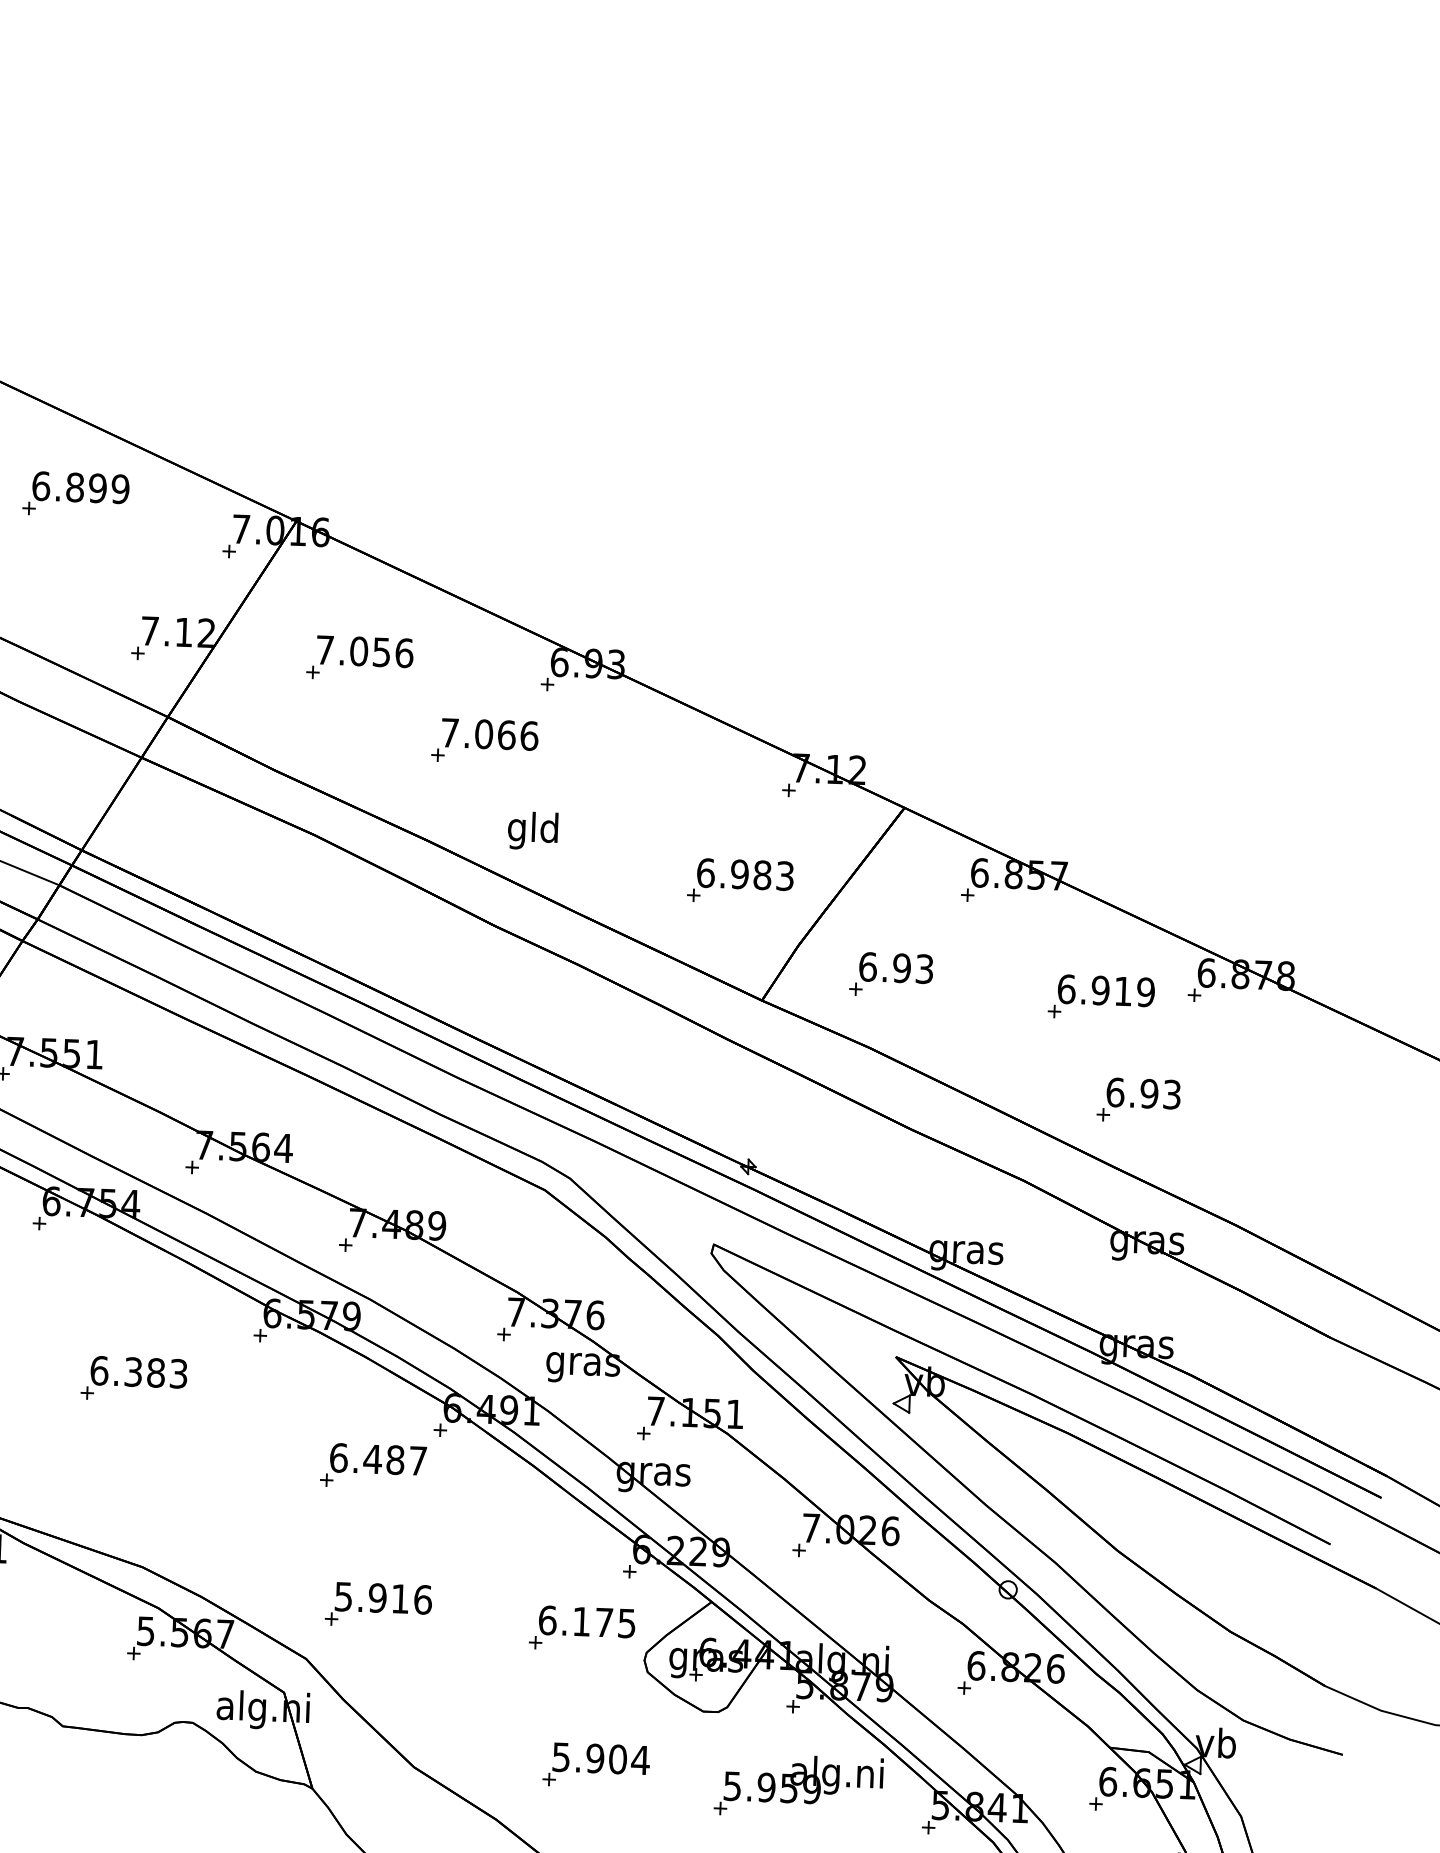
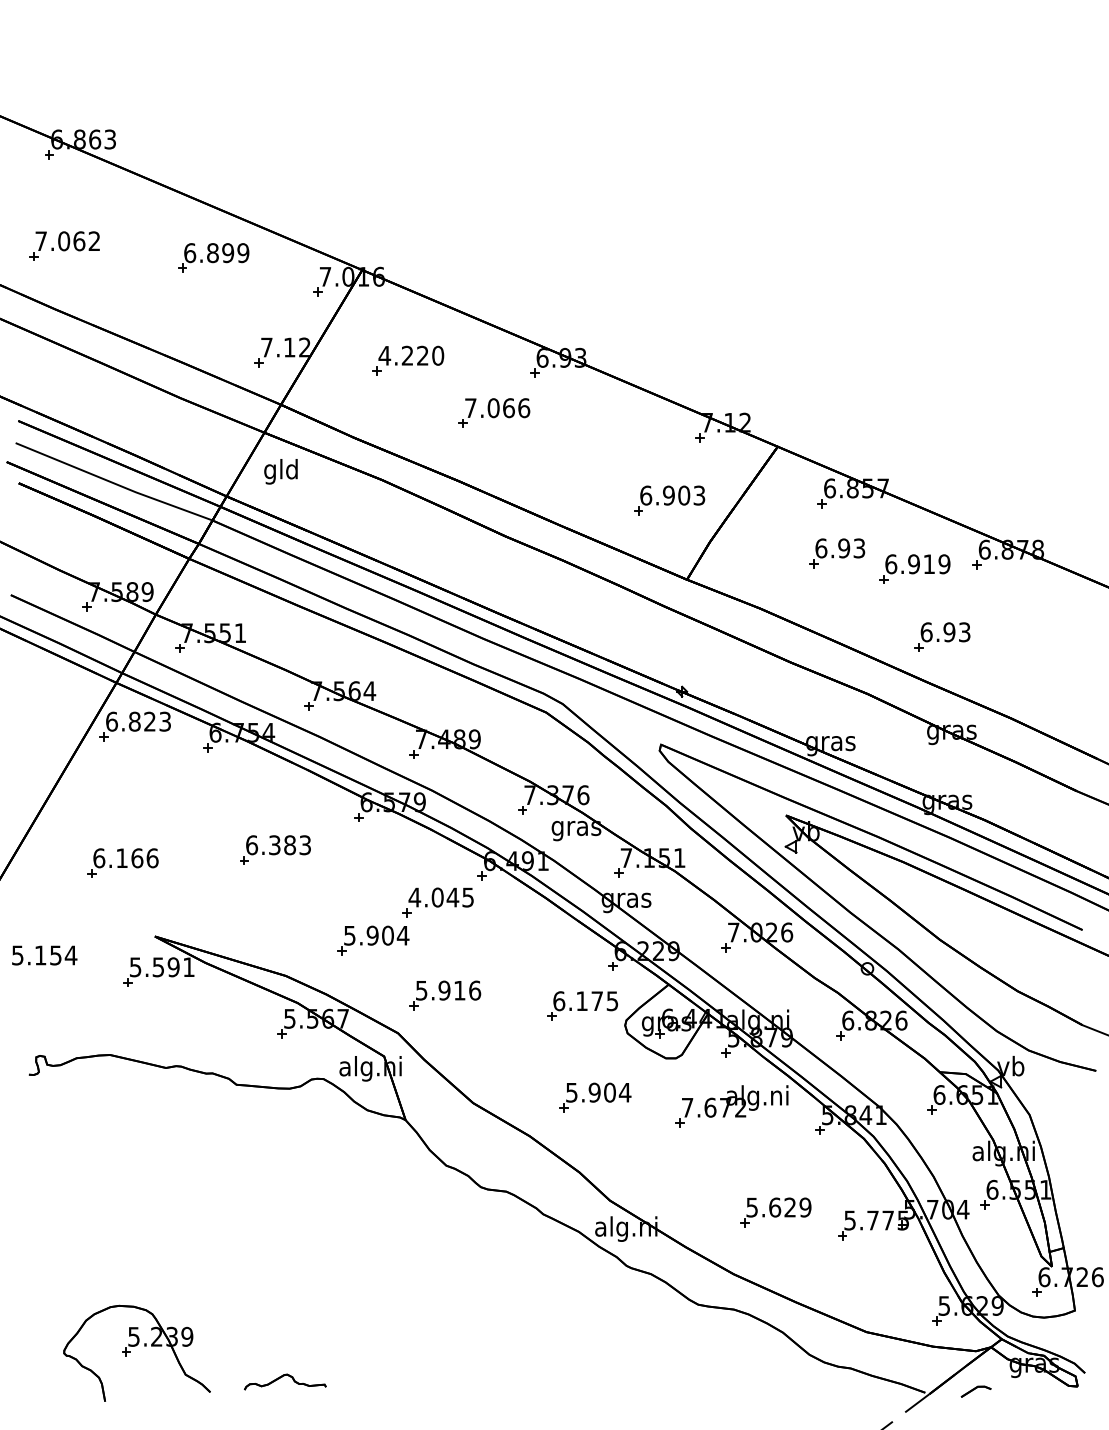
text: (364, 651) -> (411, 355), 7.056 -> 4.220
text: (532, 830) -> (280, 471), moved
text: (763, 875) -> (684, 495), 6.983 -> 6.903
part: (891, 975) -> (837, 553), moved
text: (376, 1459) -> (440, 897), 6.487 -> 4.045
part: (274, 1519) -> (373, 940), added
text: (771, 1787) -> (713, 1107), 5.959 -> 7.672

